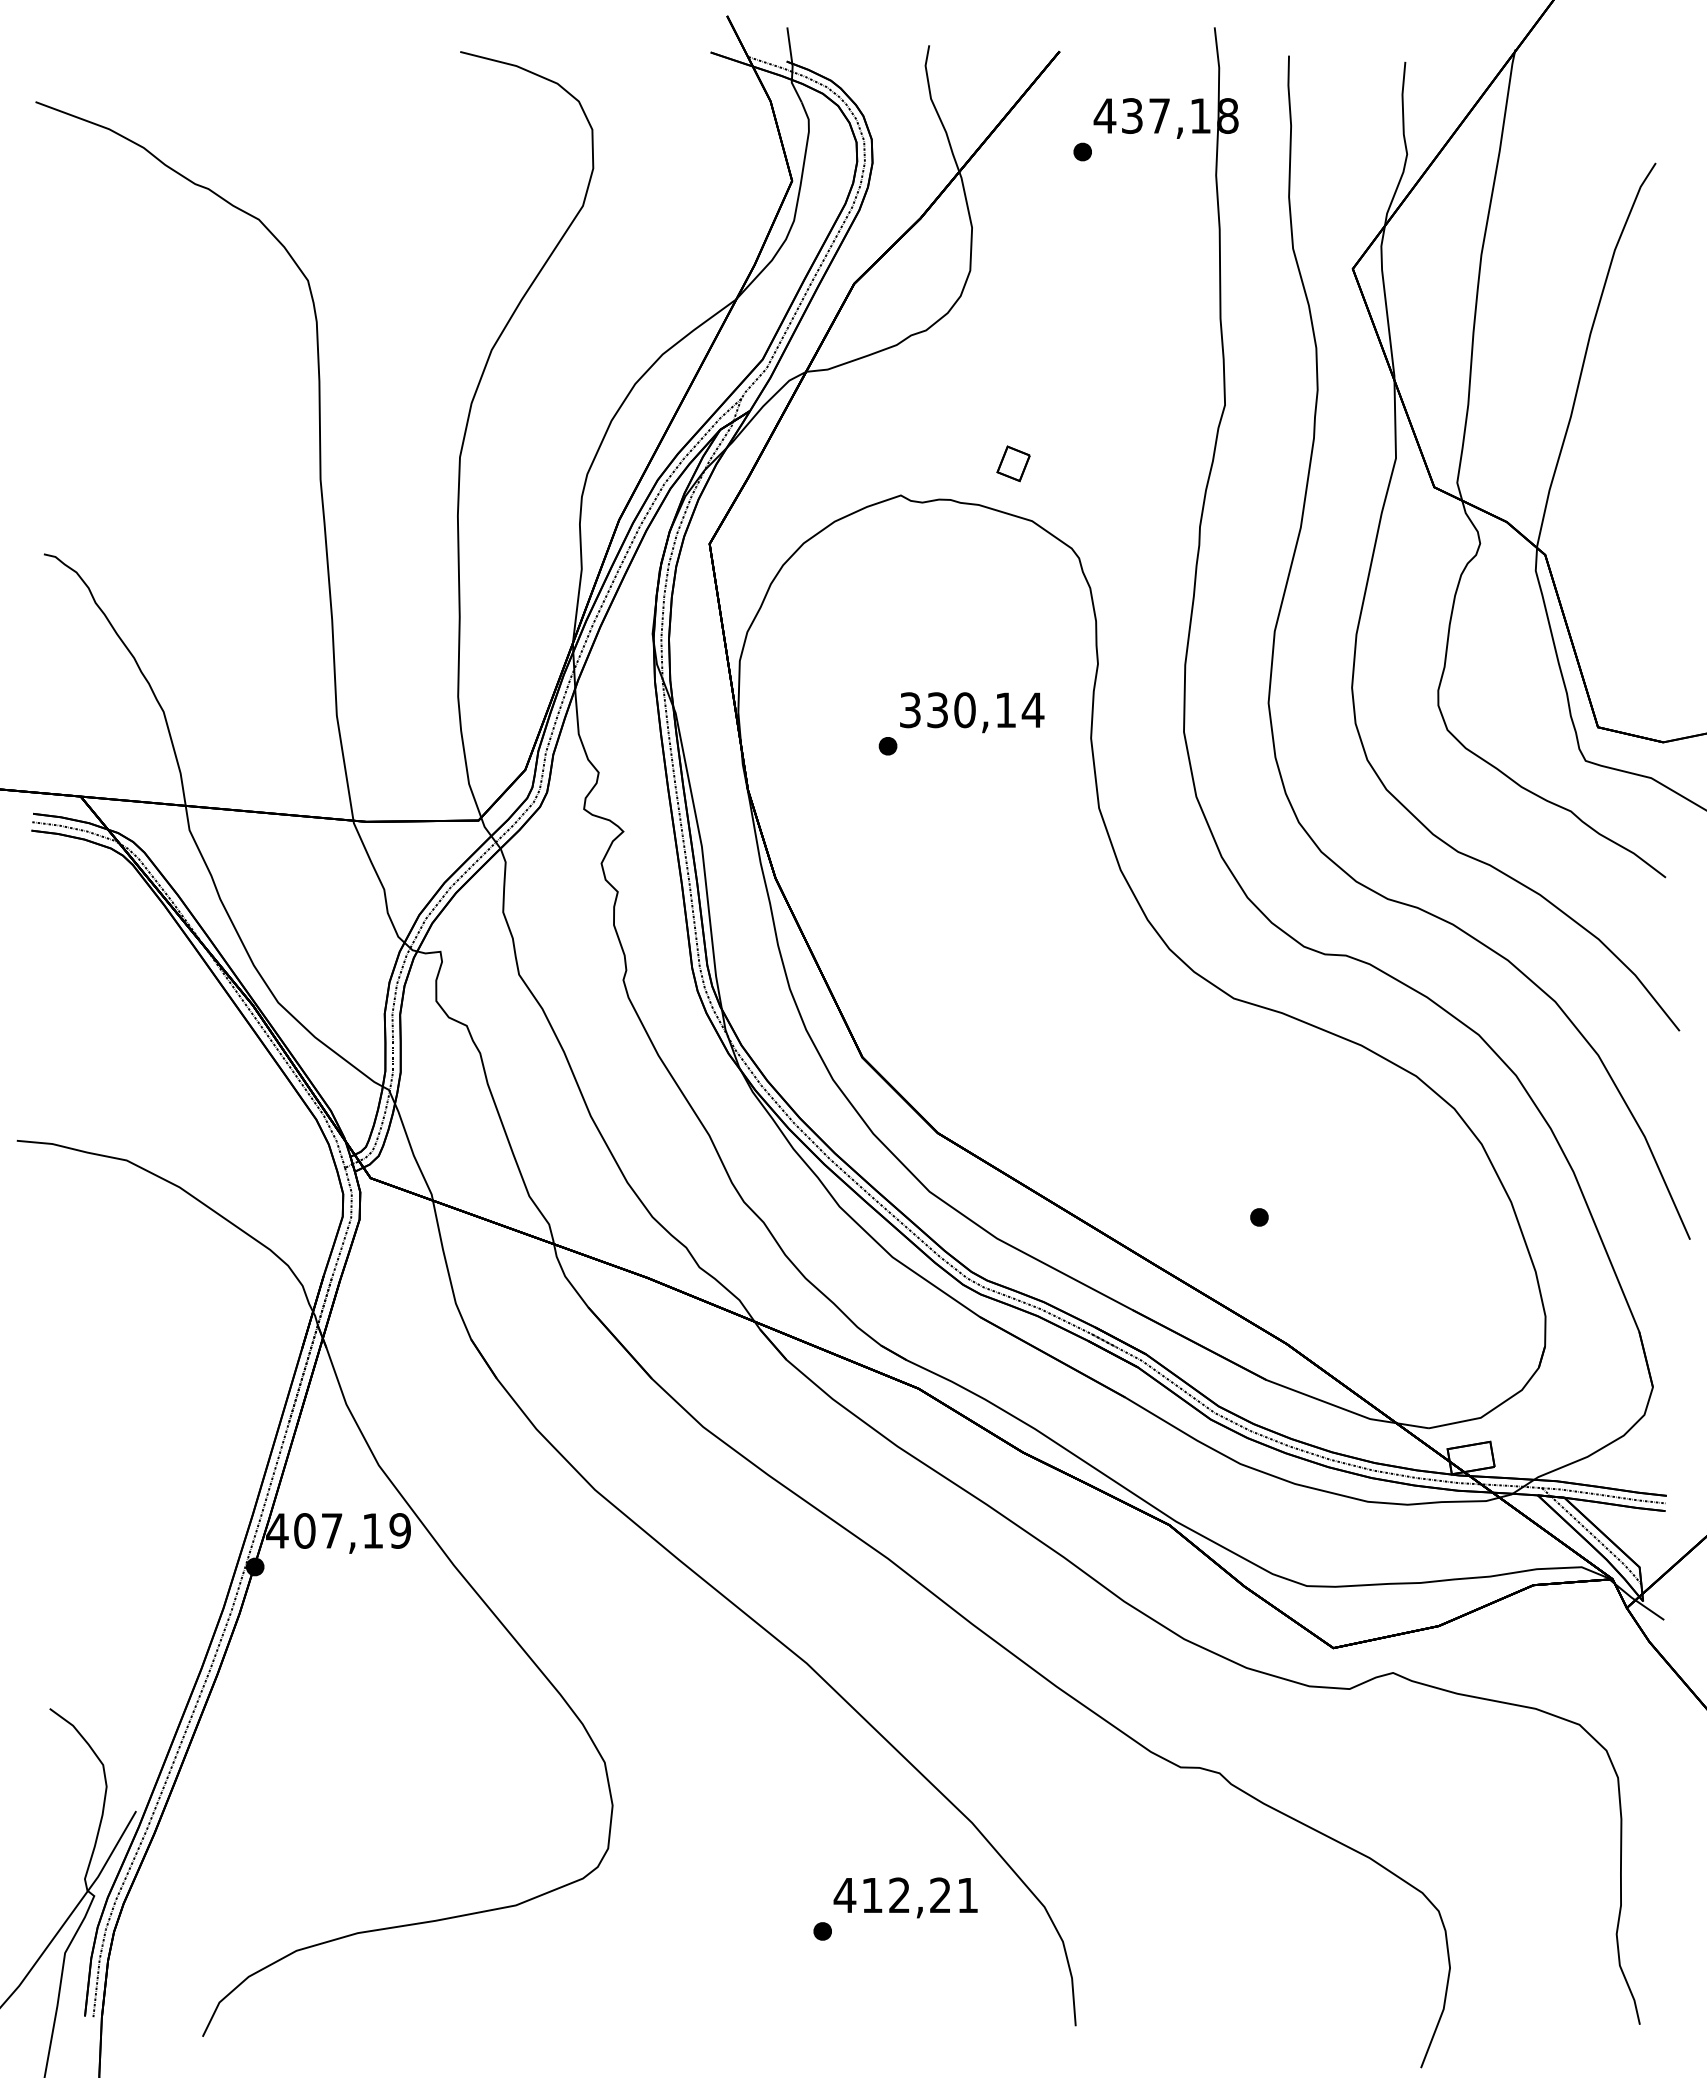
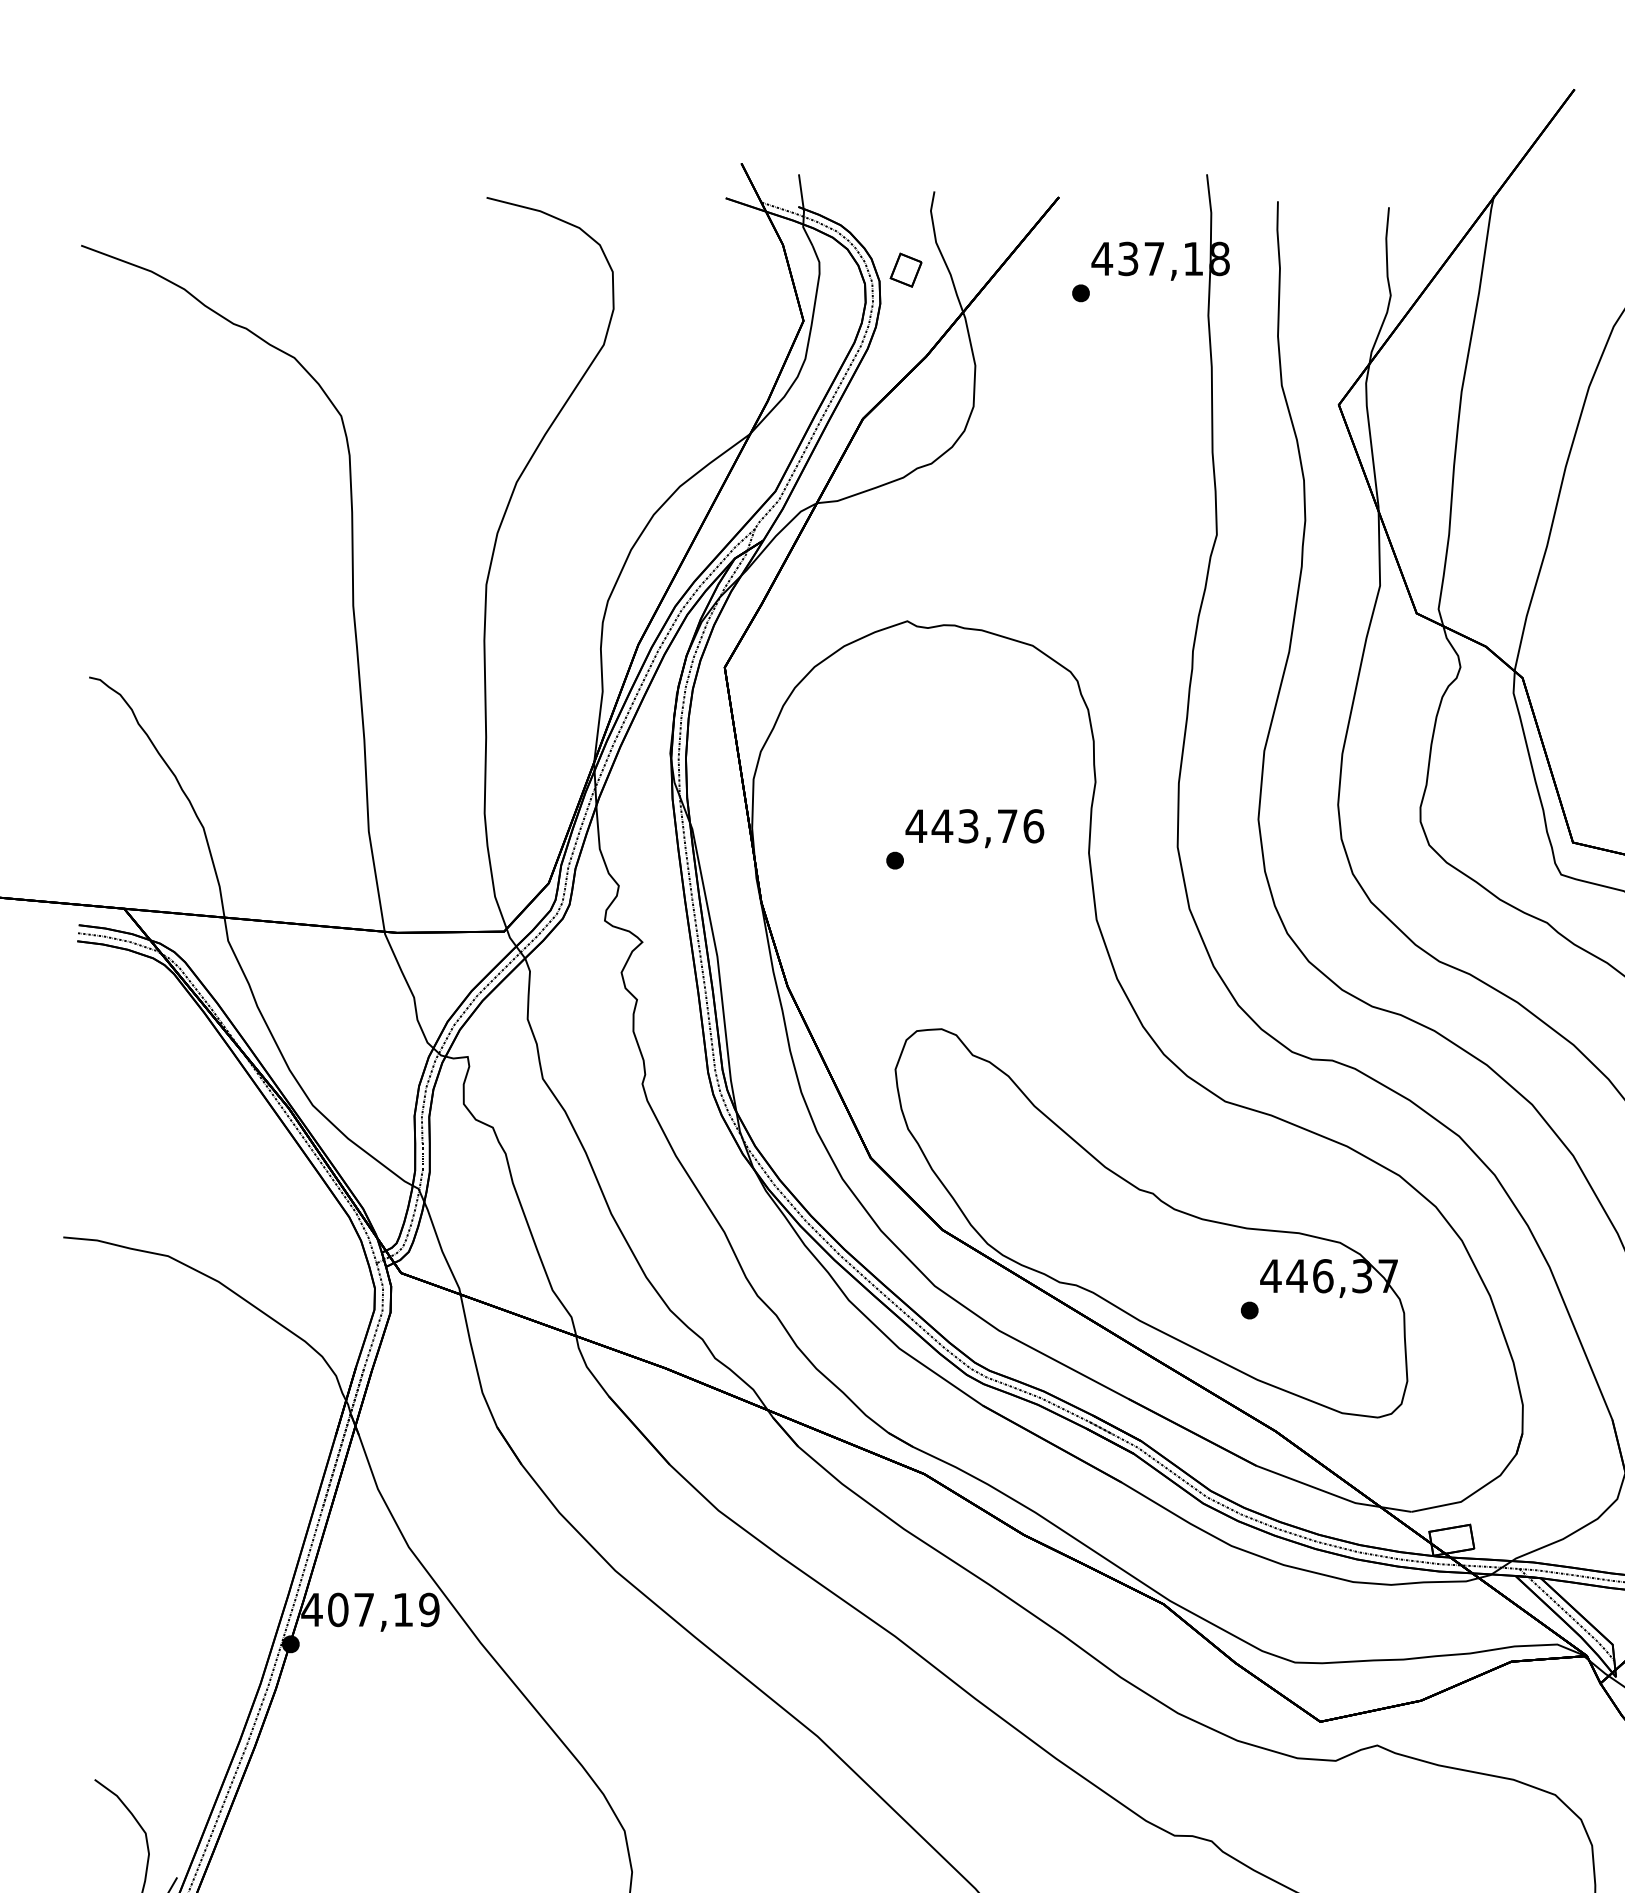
part: (1013, 463) -> (906, 269), moved
text: (971, 710) -> (974, 826), 330,14 -> 443,76
part: (1156, 1125) -> (1151, 1222), added

